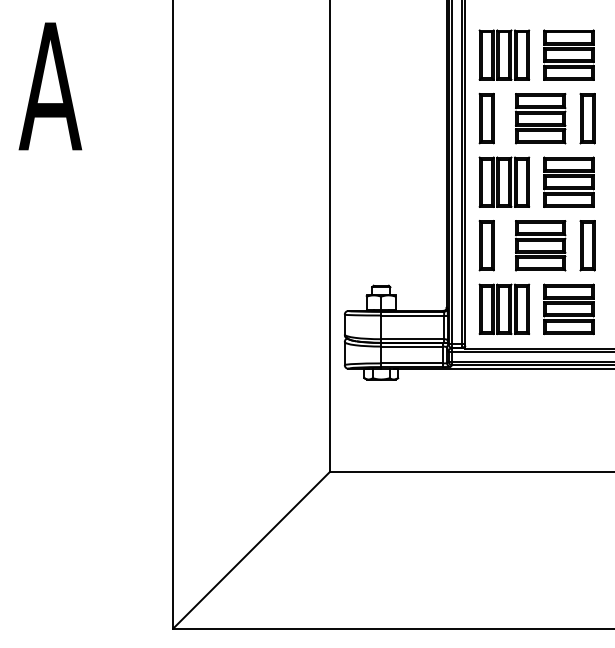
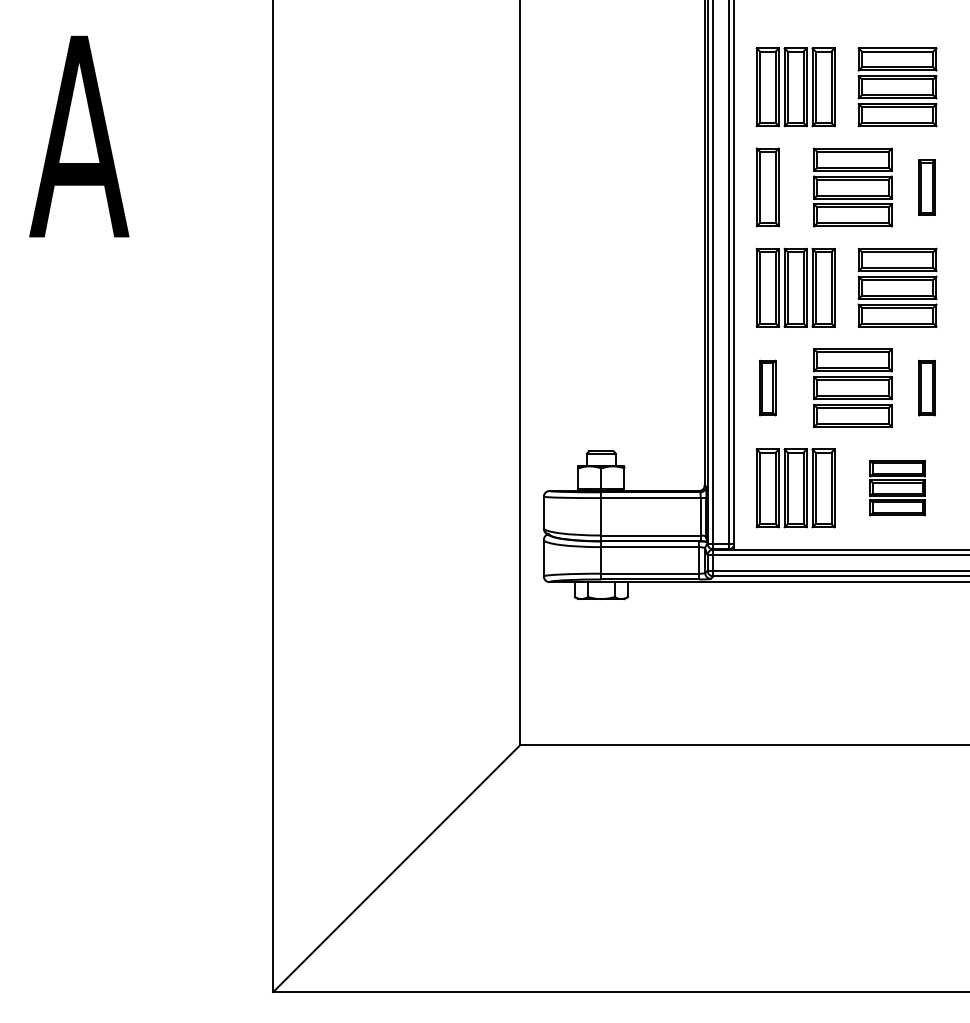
part: (587, 118) -> (926, 187), size x0.7
part: (486, 245) -> (767, 387), size x0.7
part: (587, 245) -> (926, 387), size x0.7
part: (568, 308) -> (896, 487), size x0.7

